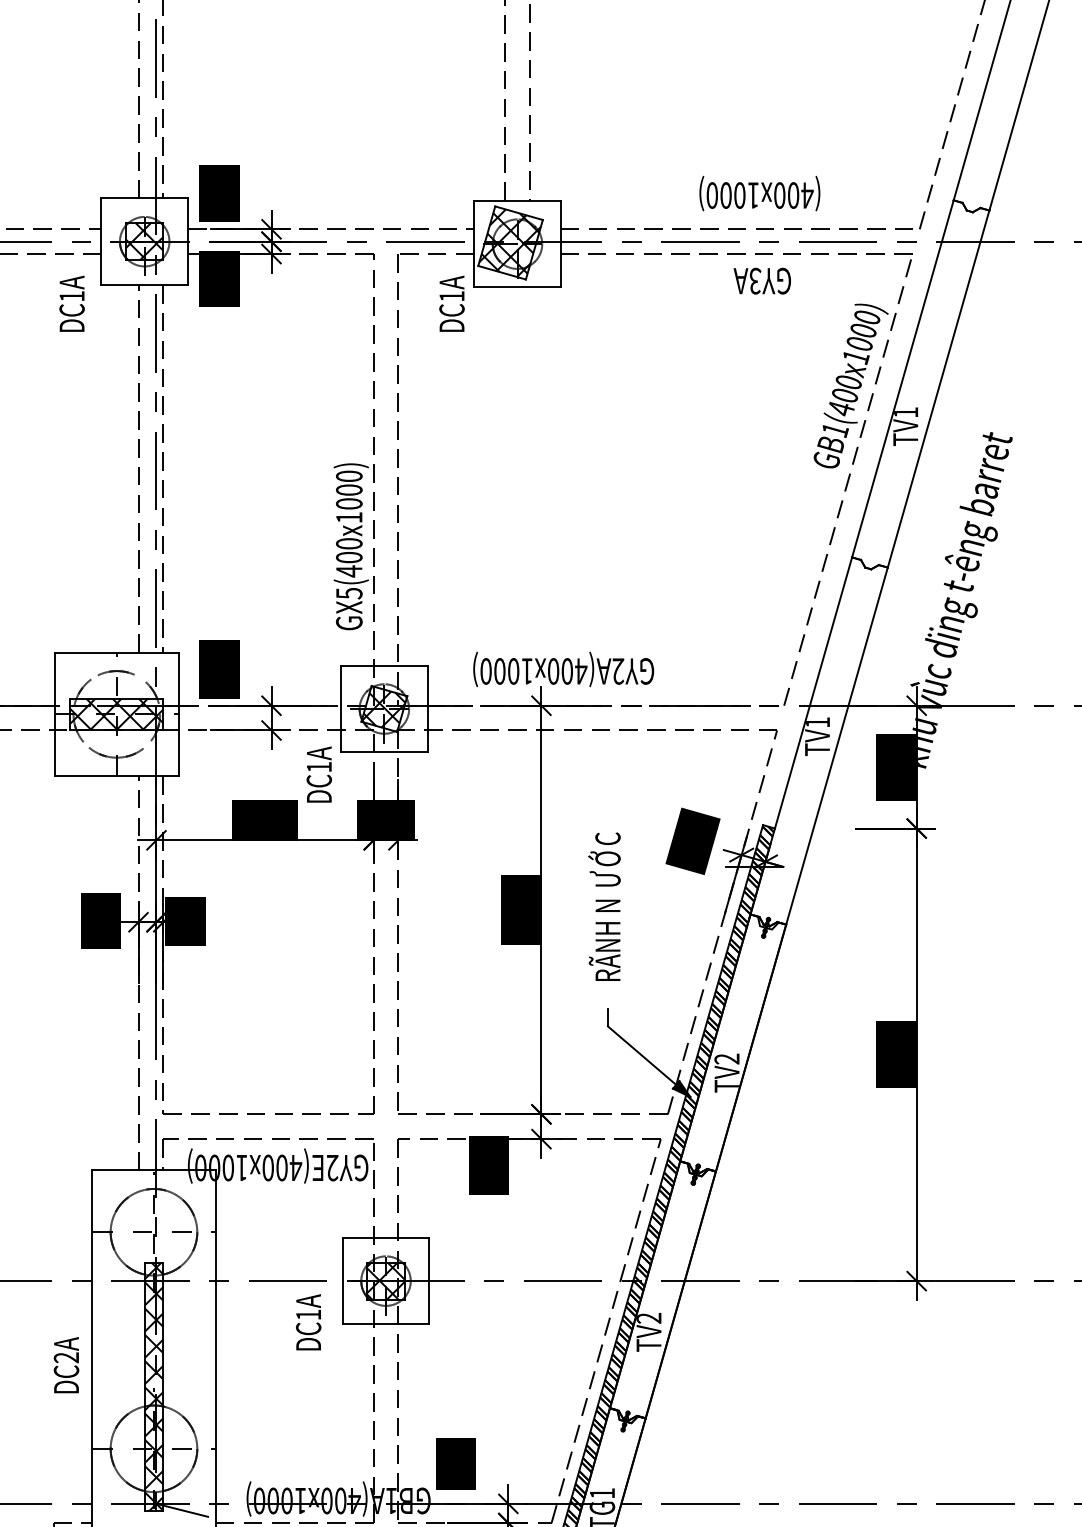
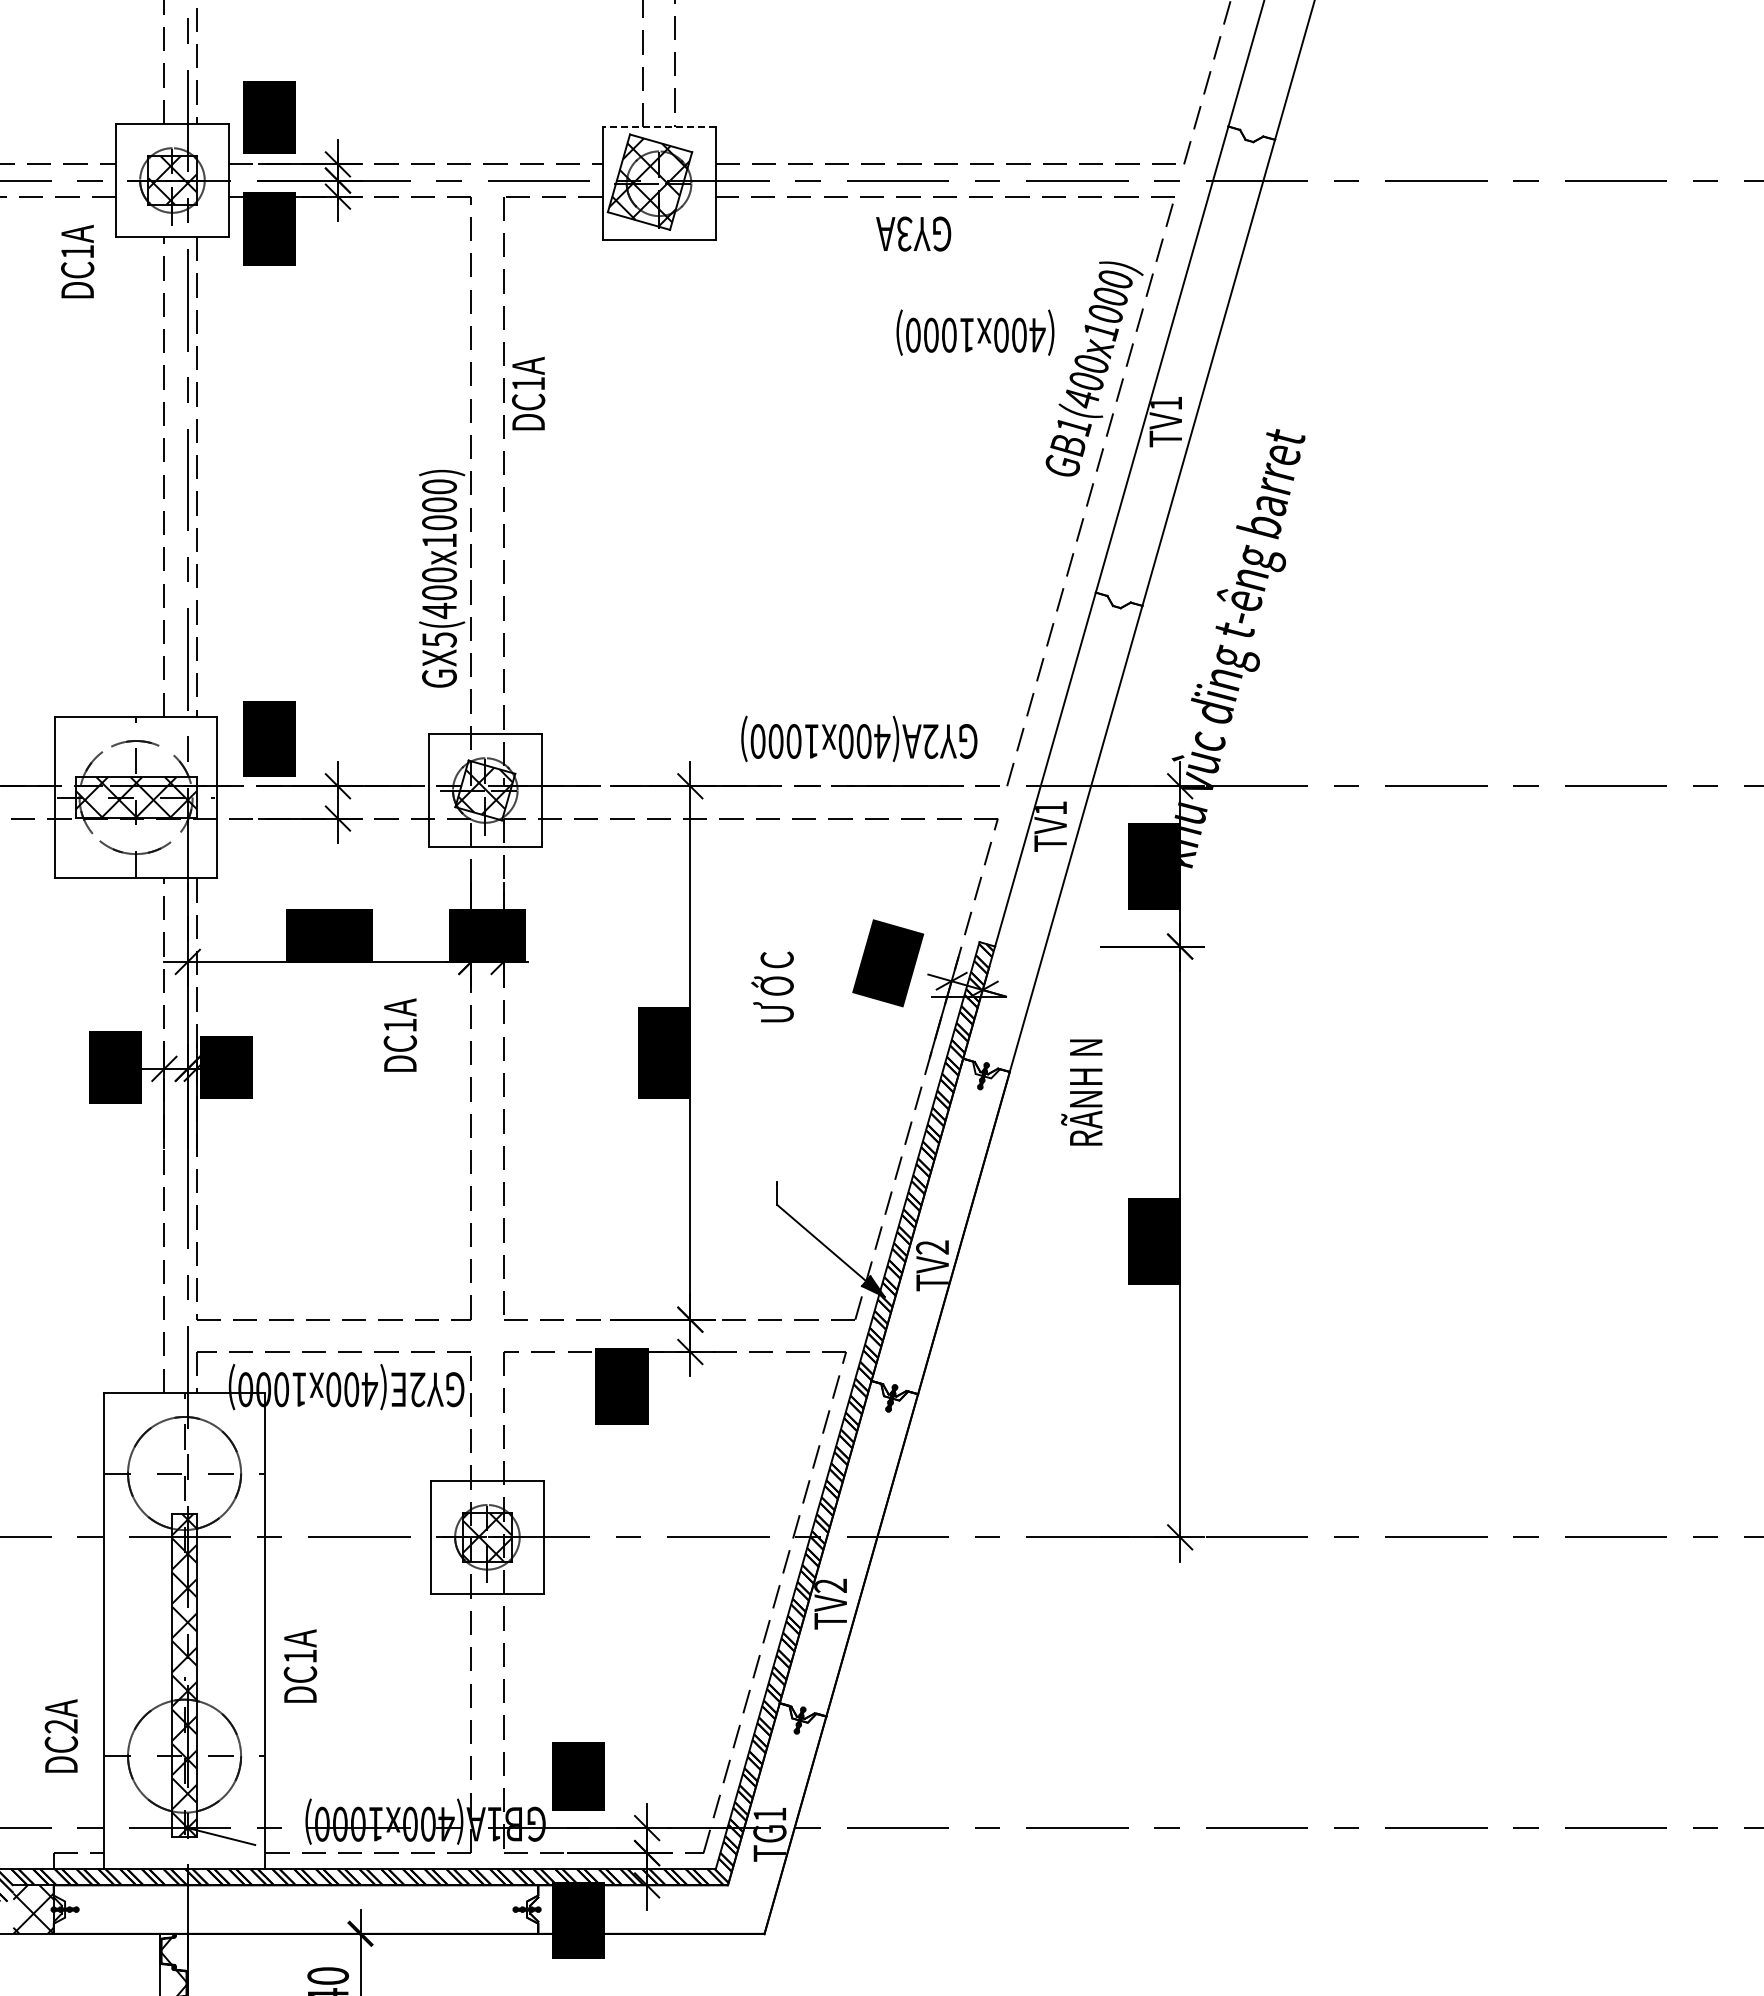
text: (759, 193) -> (975, 332), moved
line: (517, 201) -> (659, 127), solid -> dashed
text: (762, 280) -> (913, 233), moved
text: (451, 303) -> (528, 393), moved
text: (563, 669) -> (859, 738), moved
text: (318, 774) -> (399, 1034), moved
text: (604, 940) -> (1081, 1092), moved
text: (308, 1321) -> (300, 1665), moved
text: (66, 1364) -> (61, 1735), moved

